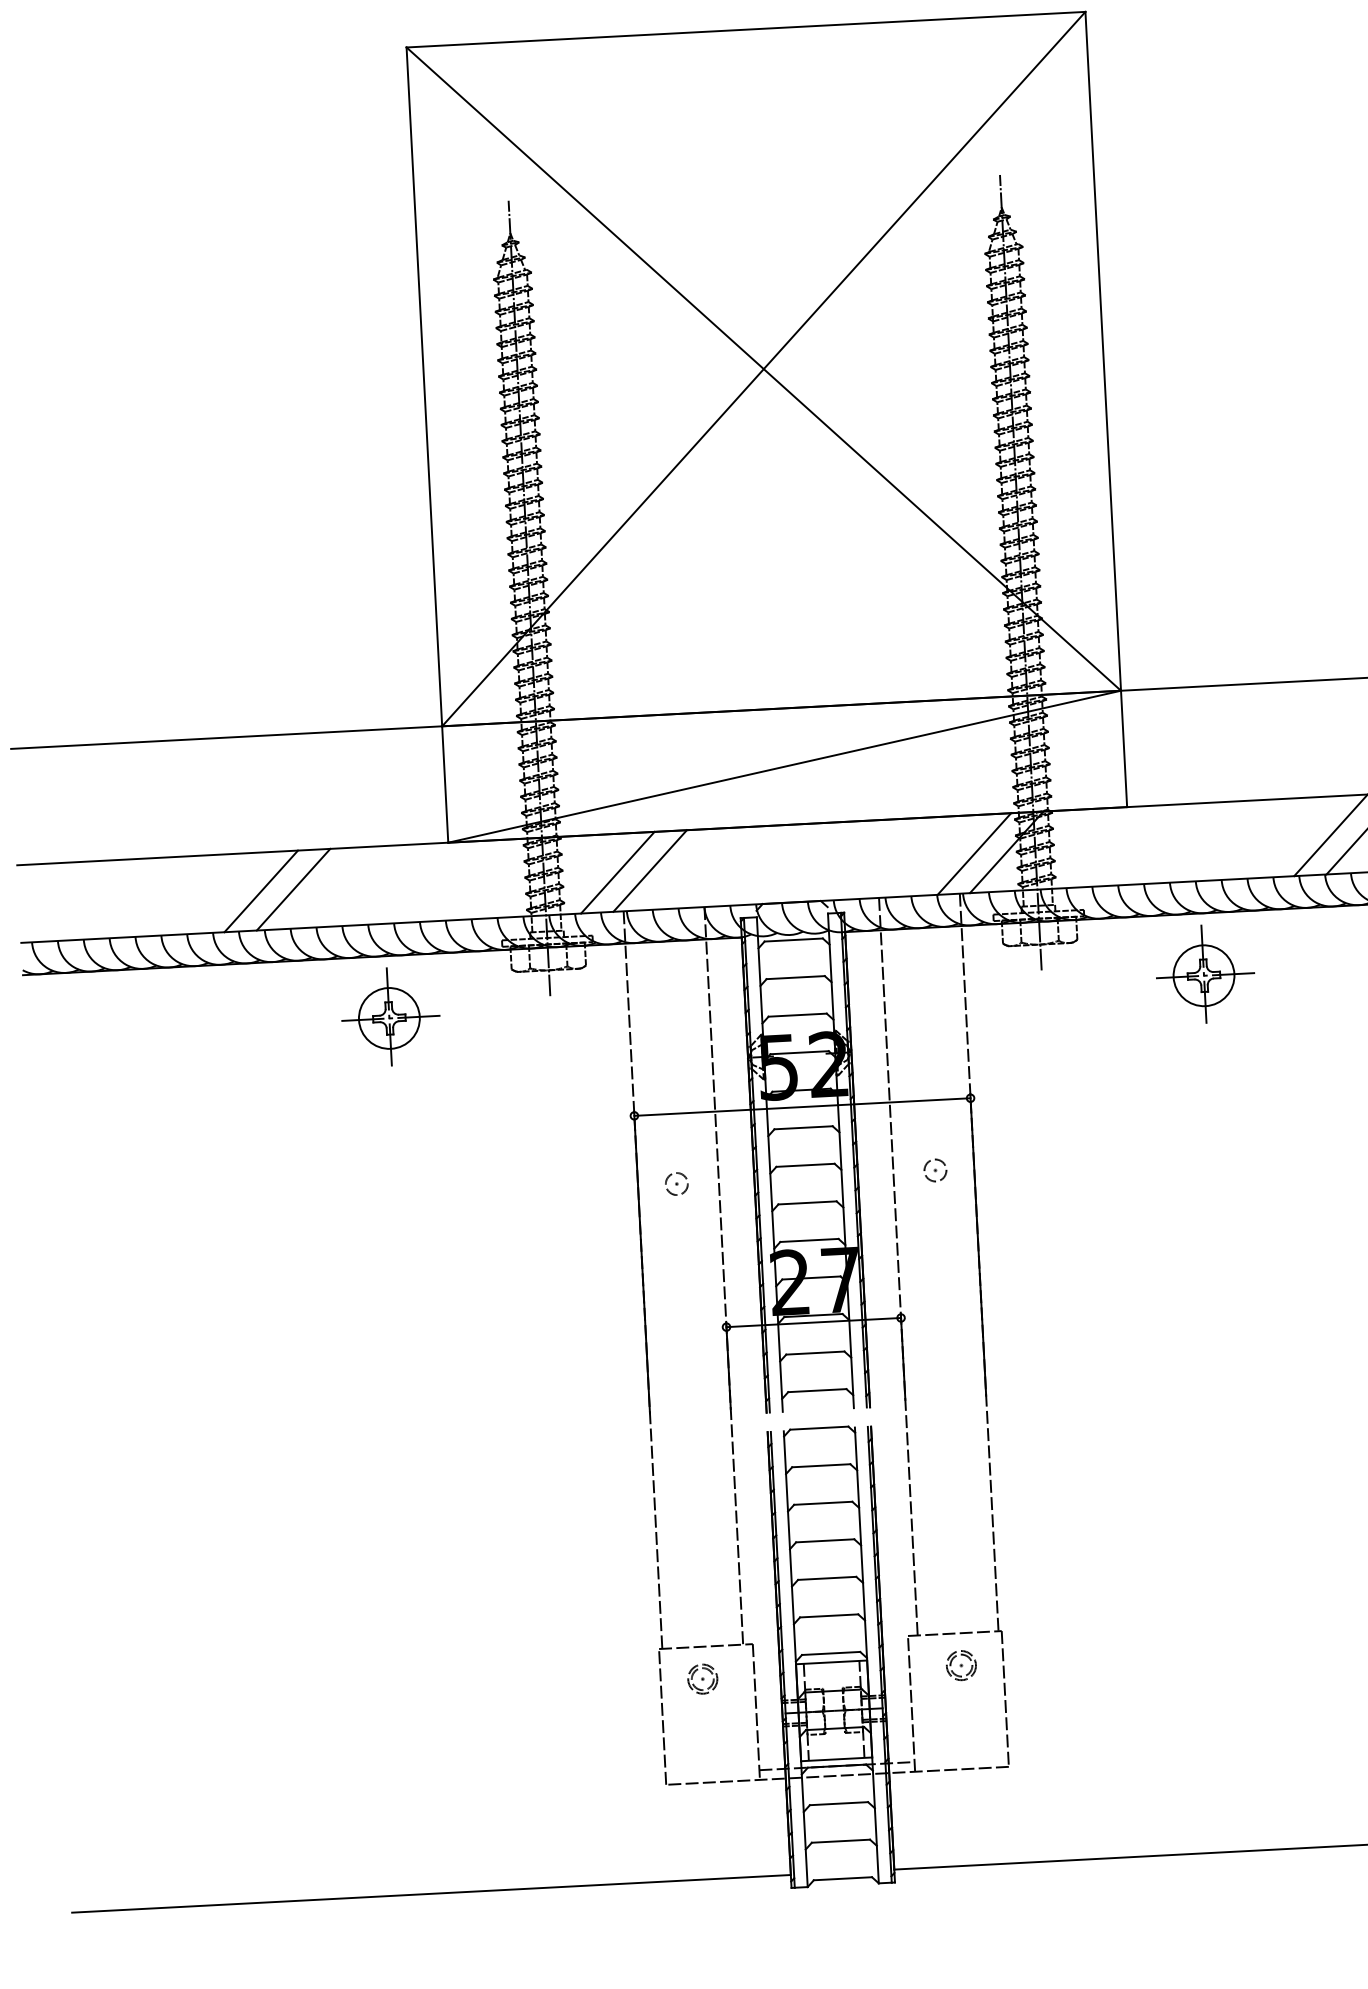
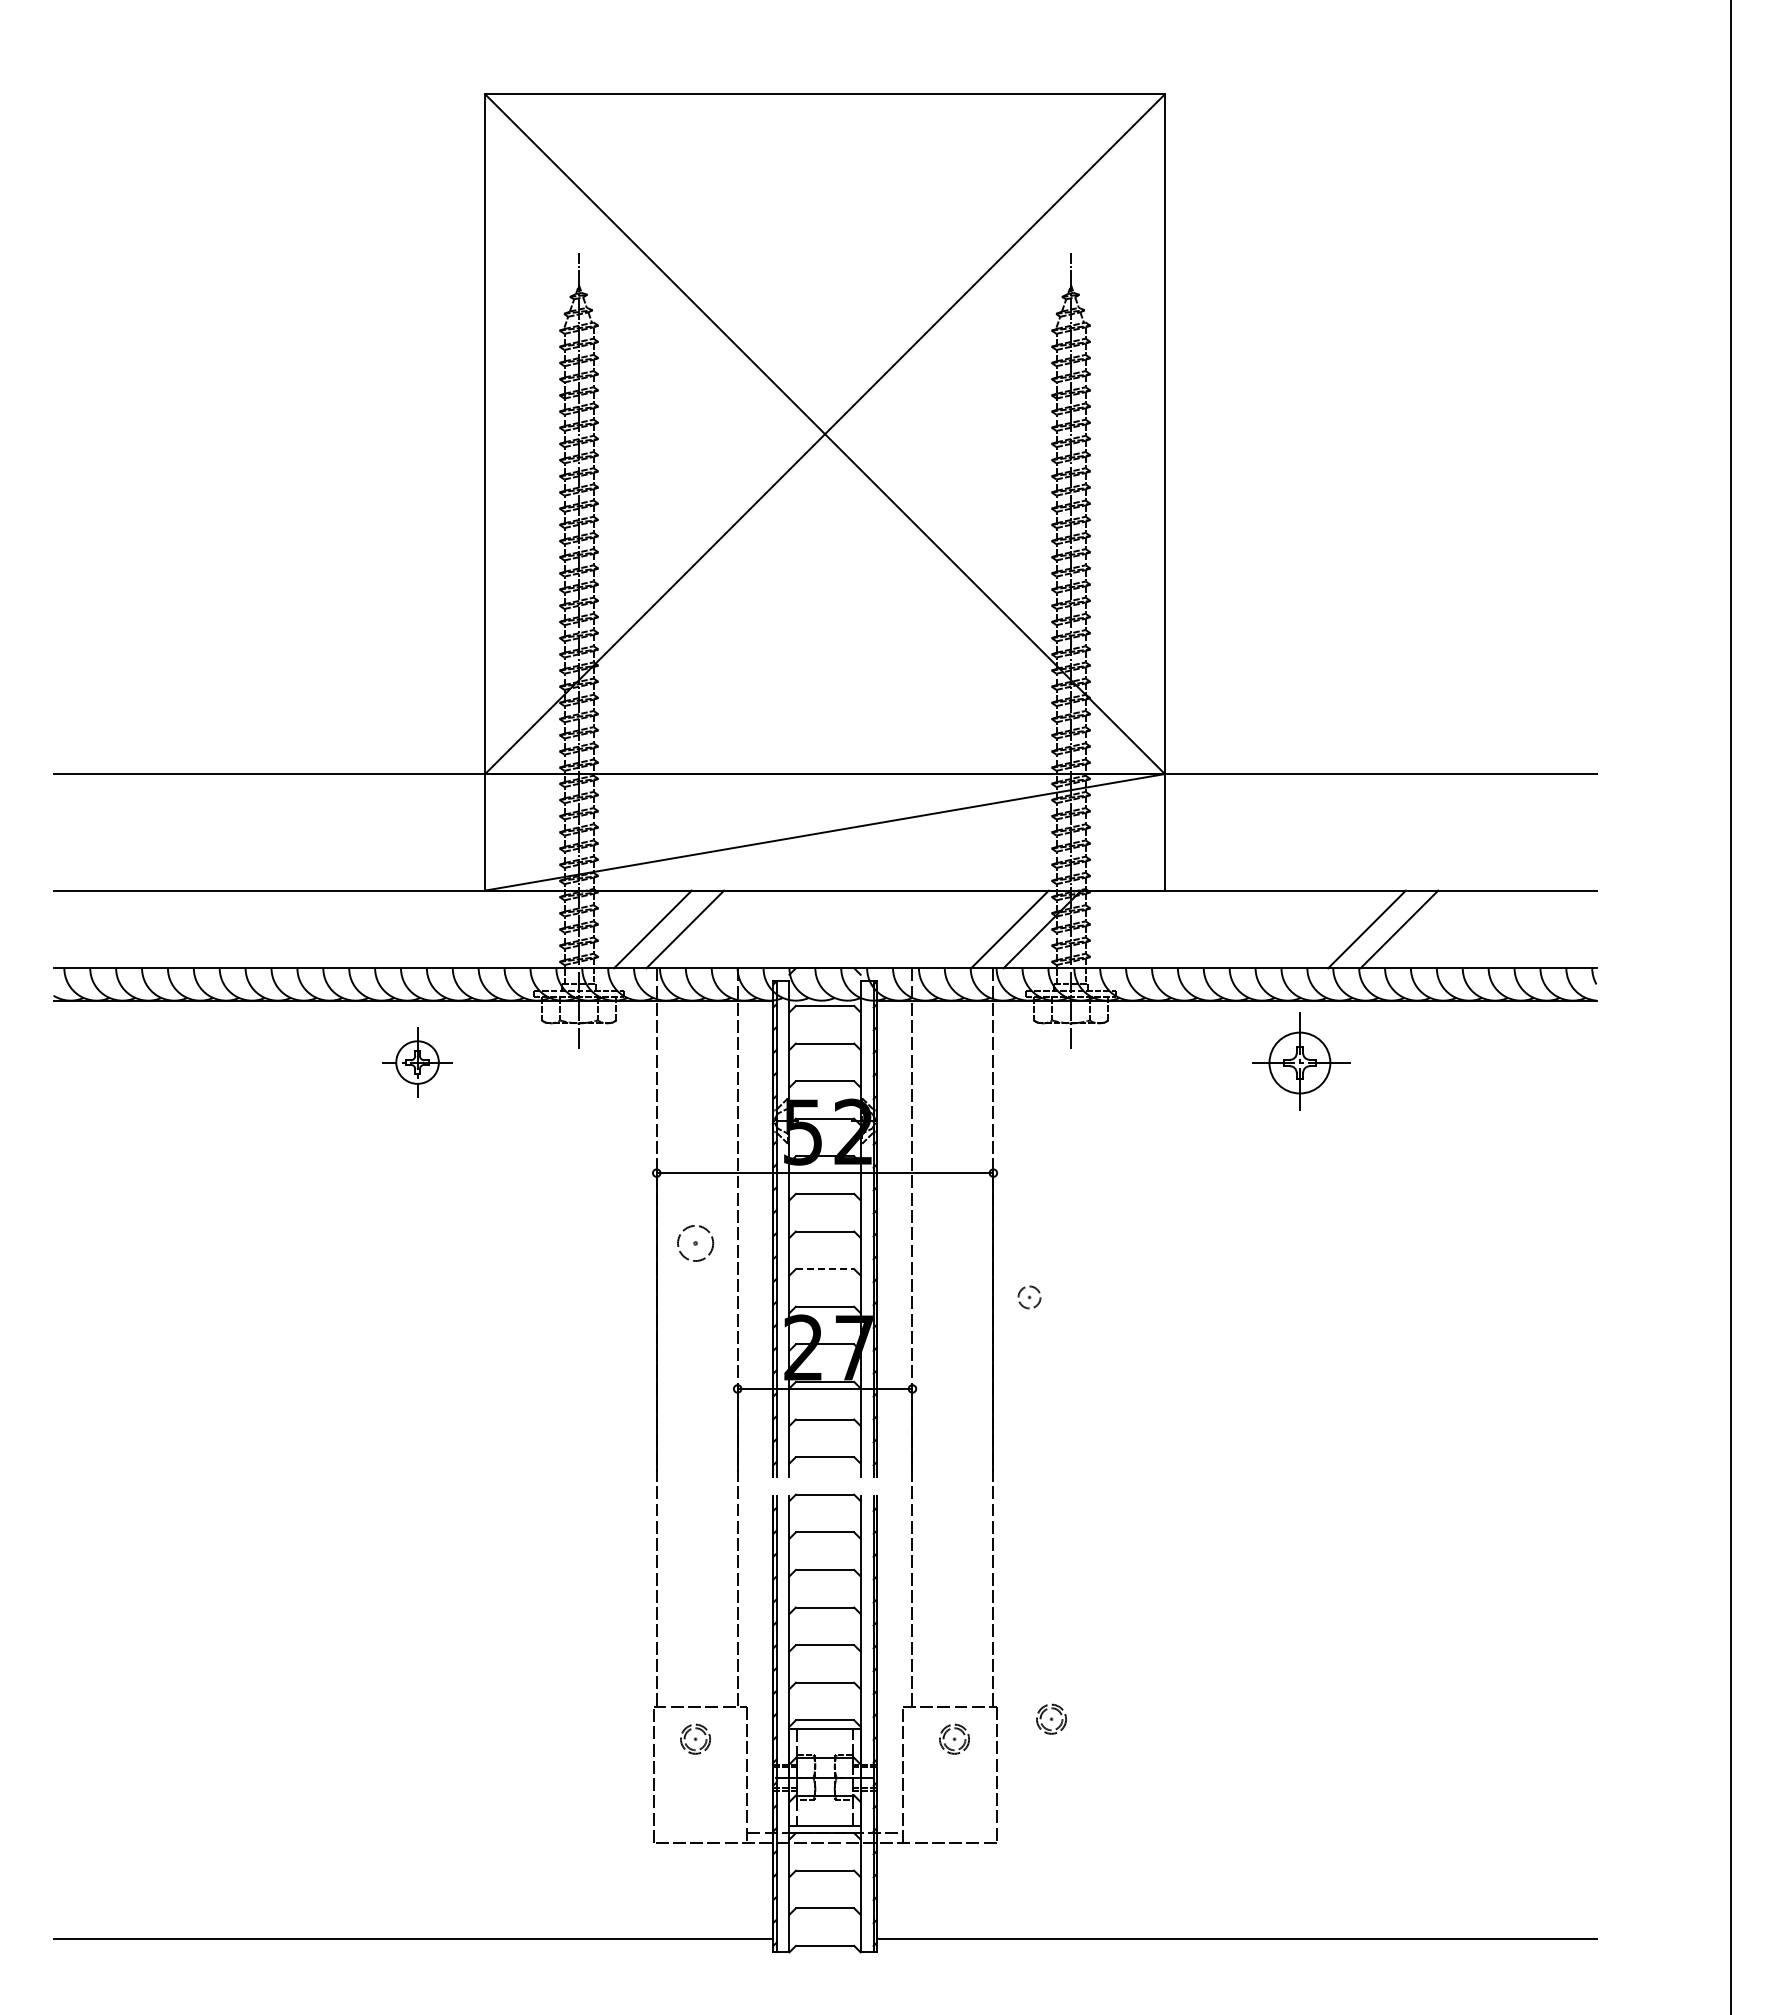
line: (293, 889) -> (328, 929), removed
line: (260, 891) -> (295, 929), removed
part: (1205, 974) -> (1301, 1061), moved
part: (390, 1016) -> (418, 1061), size x0.7
part: (935, 1170) -> (1029, 1297), moved
part: (676, 1184) -> (695, 1243), size x1.6
line: (807, 1203) -> (825, 1269), solid -> dashed
part: (1057, 1639) -> (1051, 1718), added

